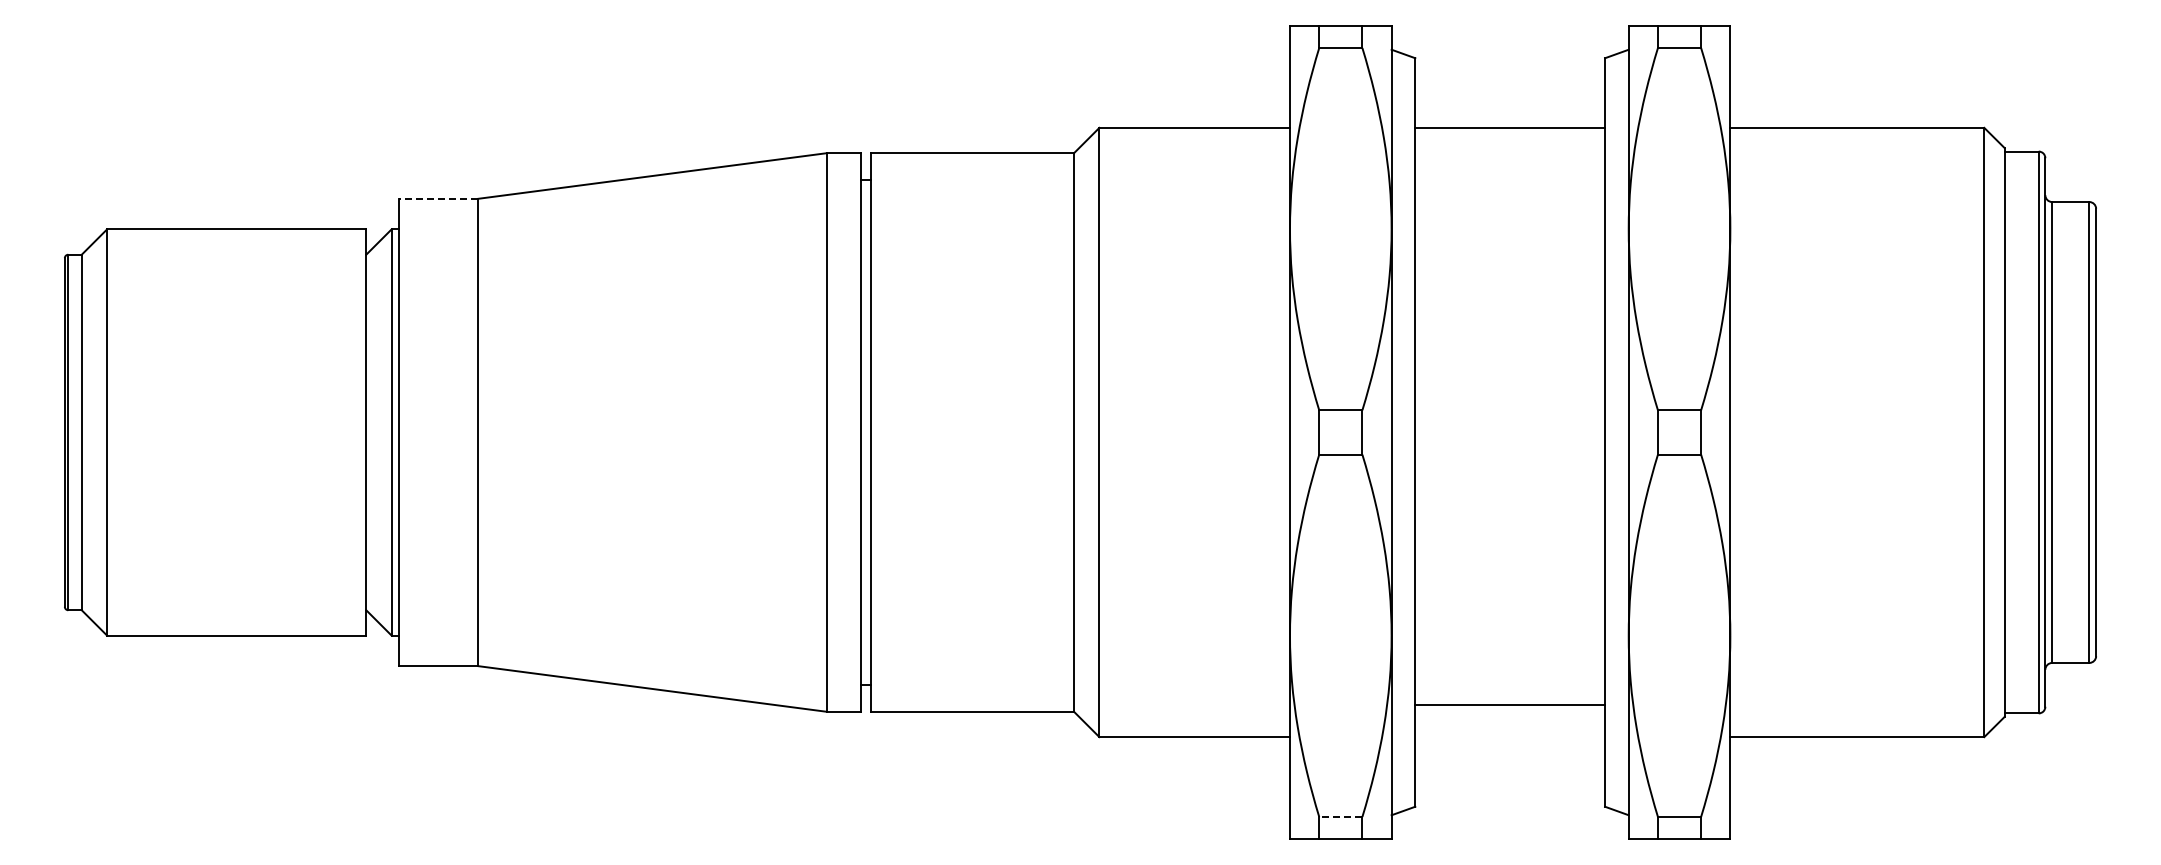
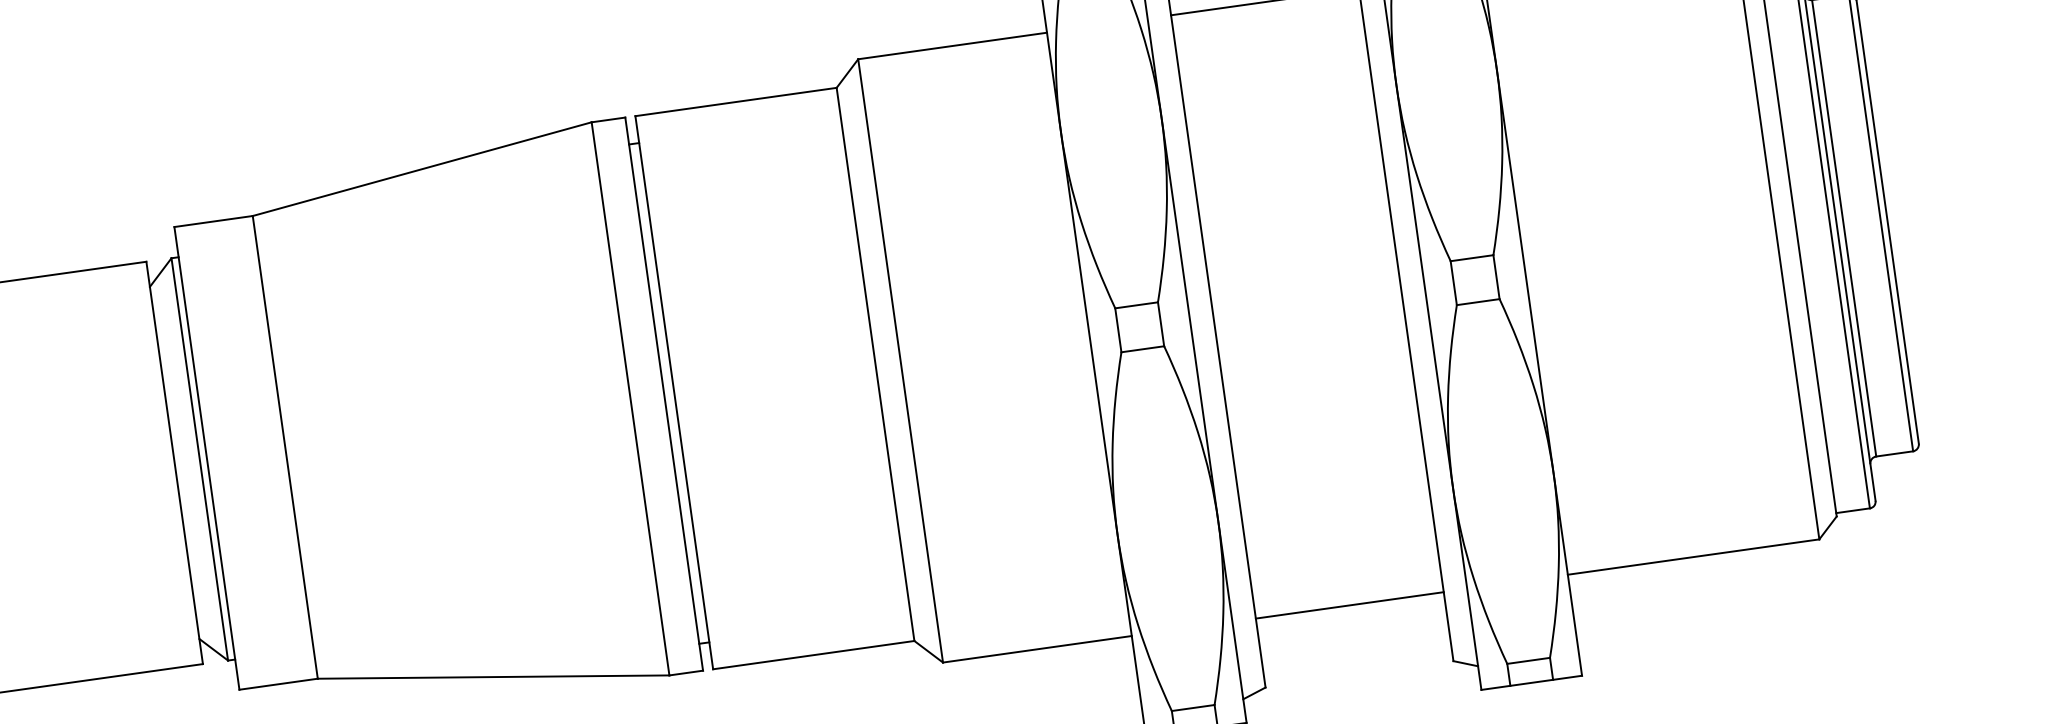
line: (438, 198) -> (213, 221), dashed -> solid
line: (1510, 705) -> (1350, 605), moved
line: (1340, 816) -> (1192, 707), dashed -> solid

